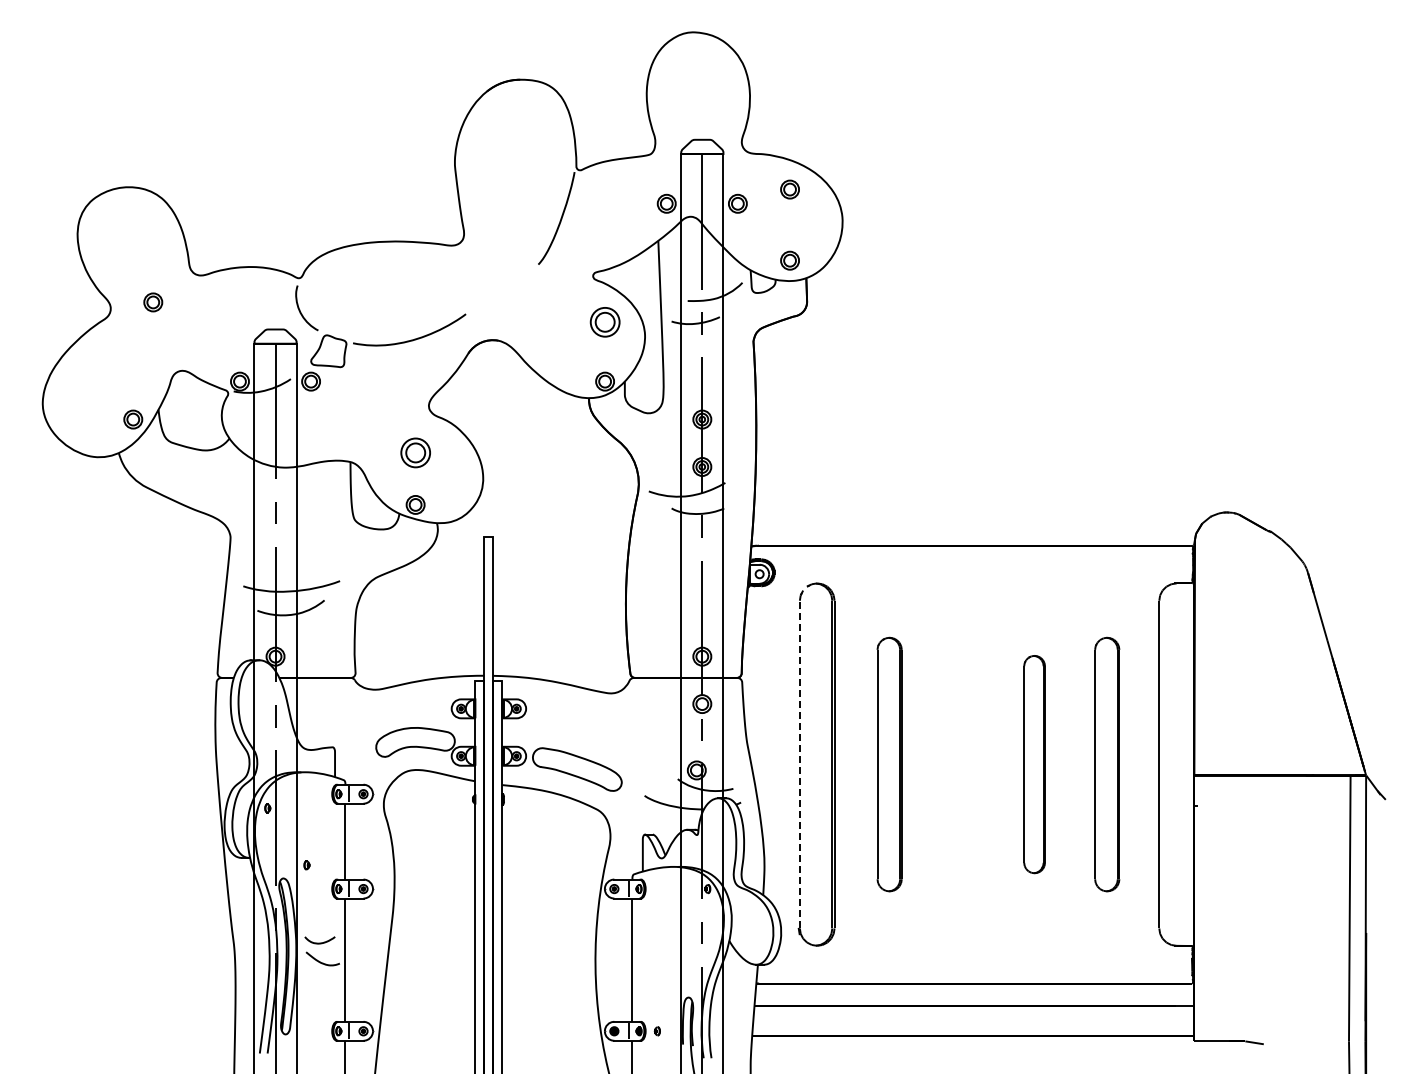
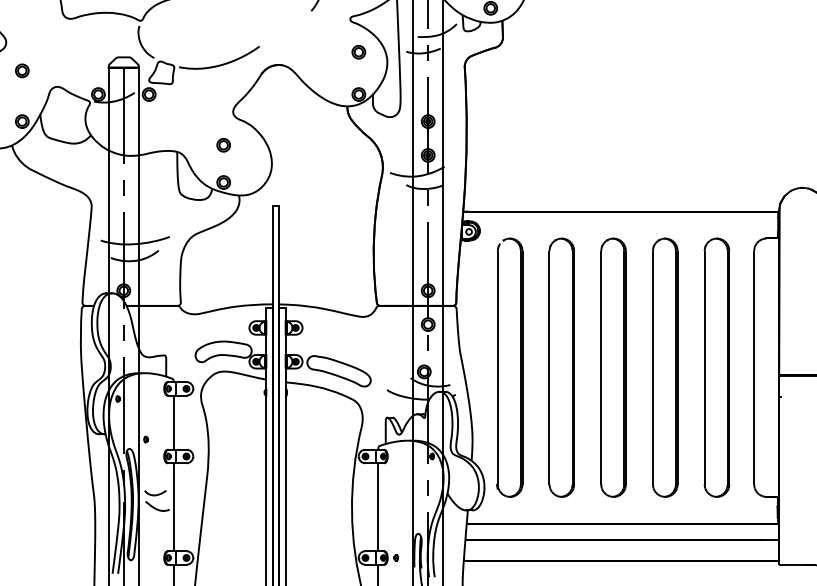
part: (153, 302) -> (22, 70), moved
part: (604, 322) -> (358, 52), size x0.62
part: (415, 452) -> (223, 145), size x0.62
line: (799, 764) -> (497, 367), dashed -> solid
part: (889, 764) -> (561, 367), size x1.43
part: (962, 764) -> (613, 367), added
part: (1034, 764) -> (665, 367), size x1.67
part: (1107, 764) -> (717, 367), size x1.43

